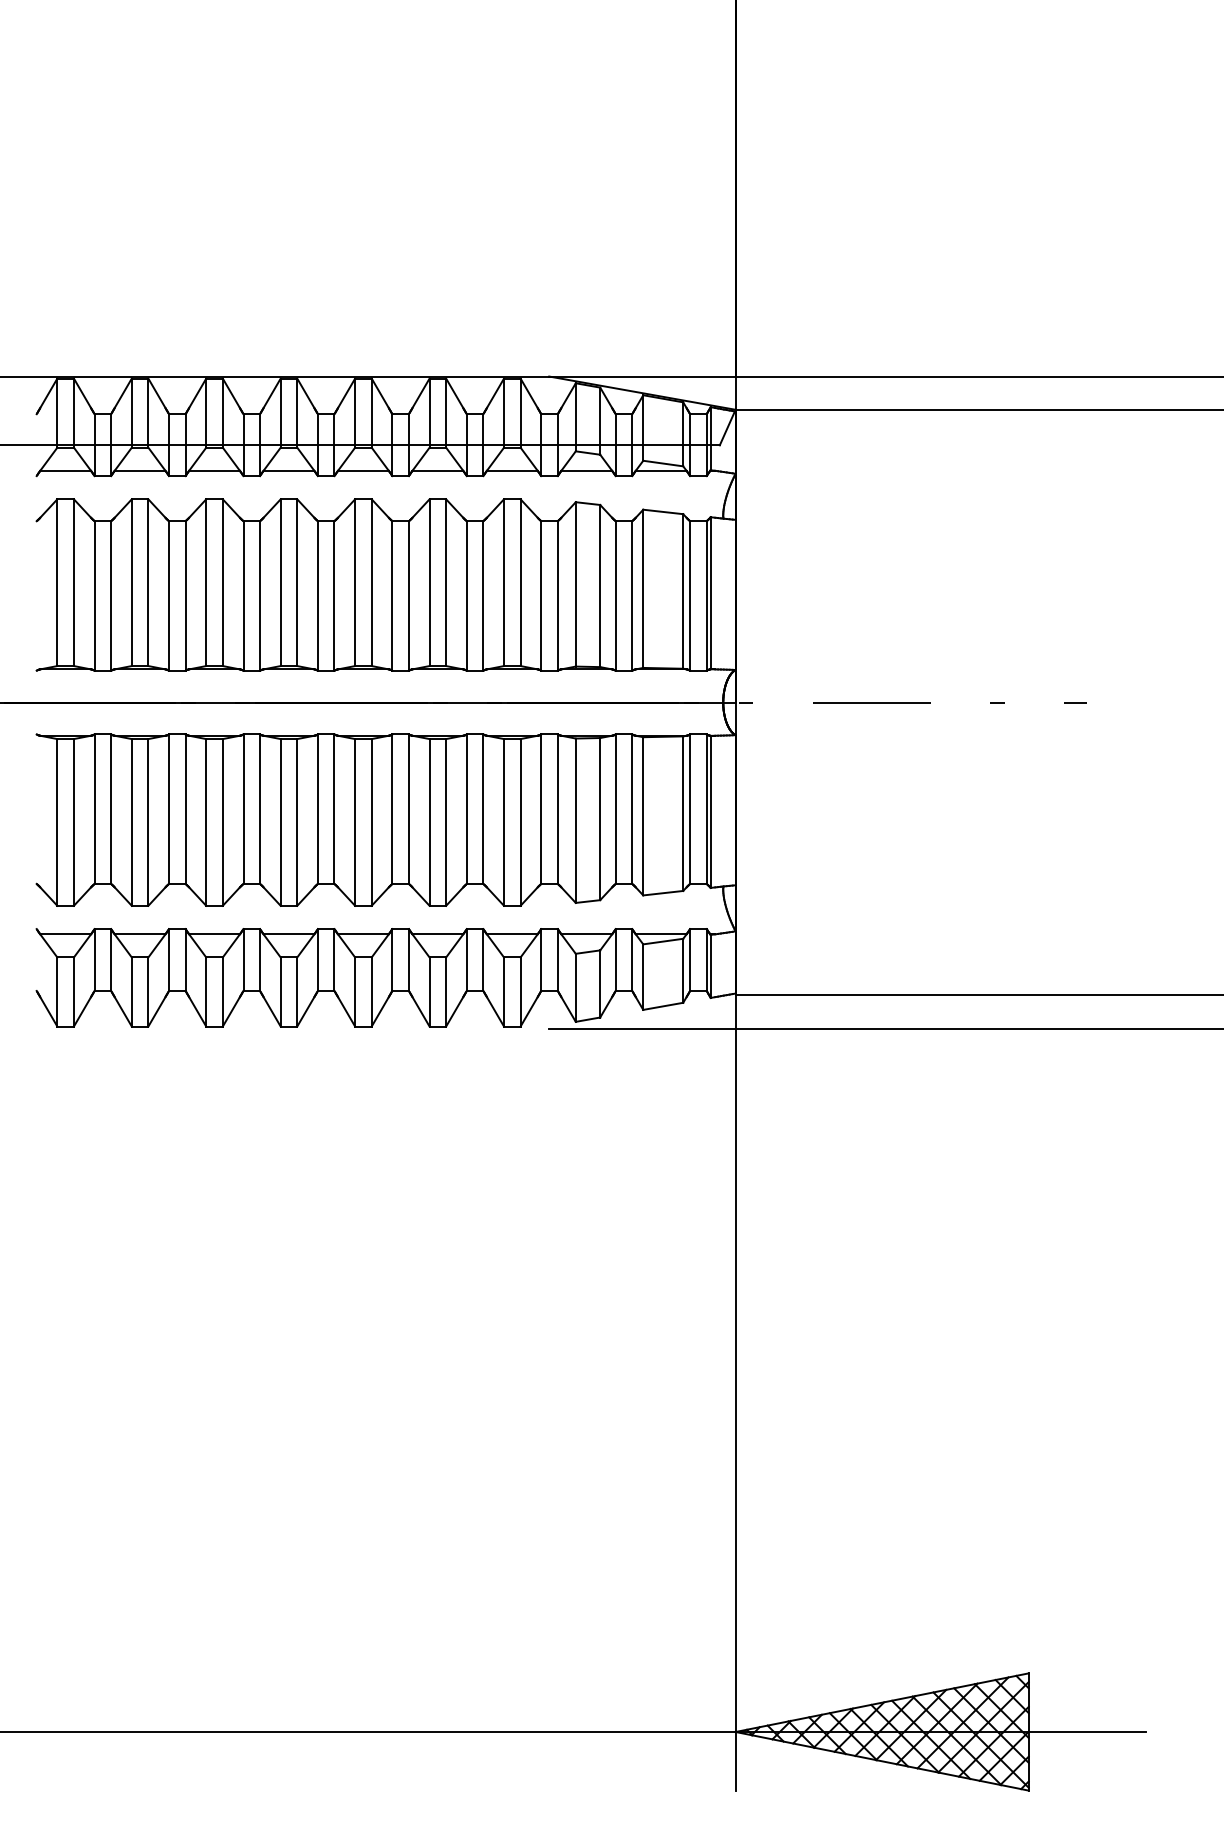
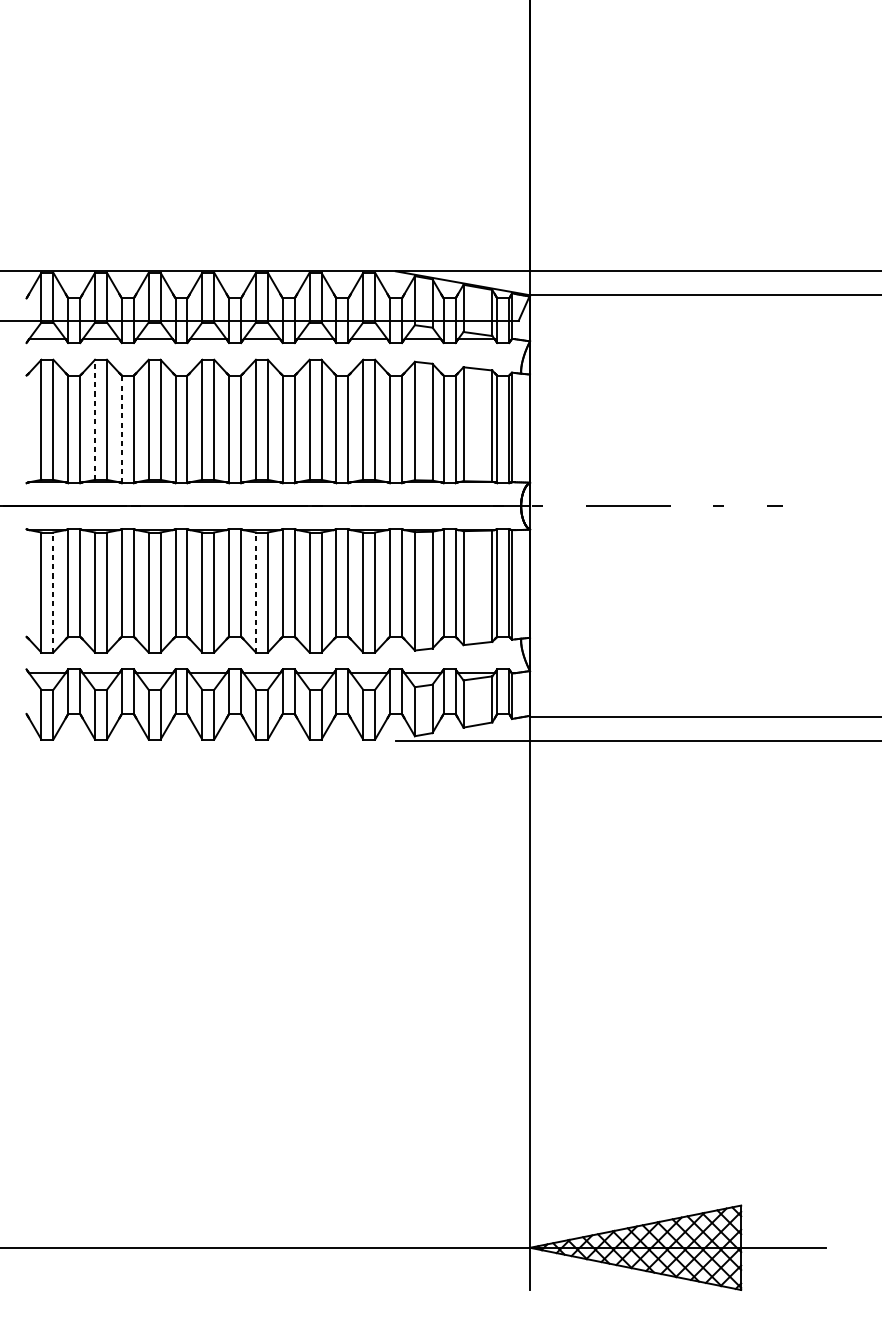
line: (131, 582) -> (94, 419), solid -> dashed
line: (169, 595) -> (122, 429), solid -> dashed
line: (73, 821) -> (53, 591), solid -> dashed
line: (355, 821) -> (256, 591), solid -> dashed

